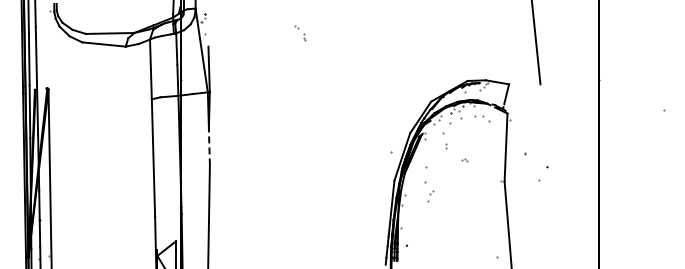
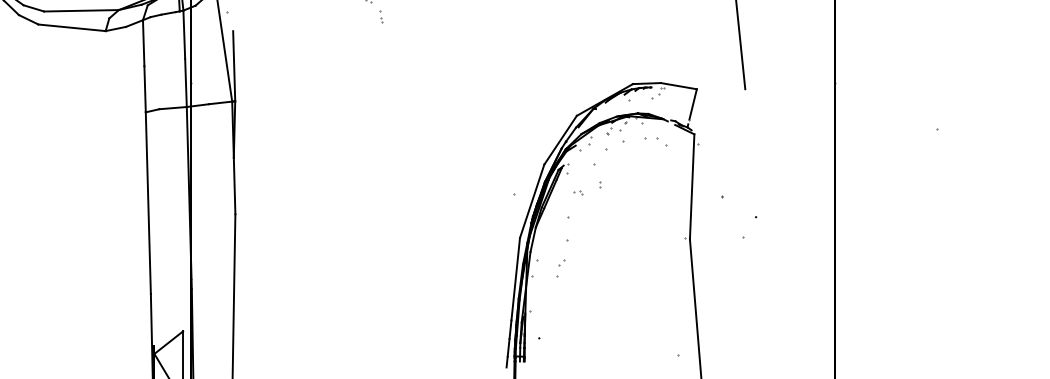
line: (209, 146) -> (234, 185), dashed -> solid
part: (464, 160) -> (578, 192), moved
part: (430, 196) -> (560, 268), moved

